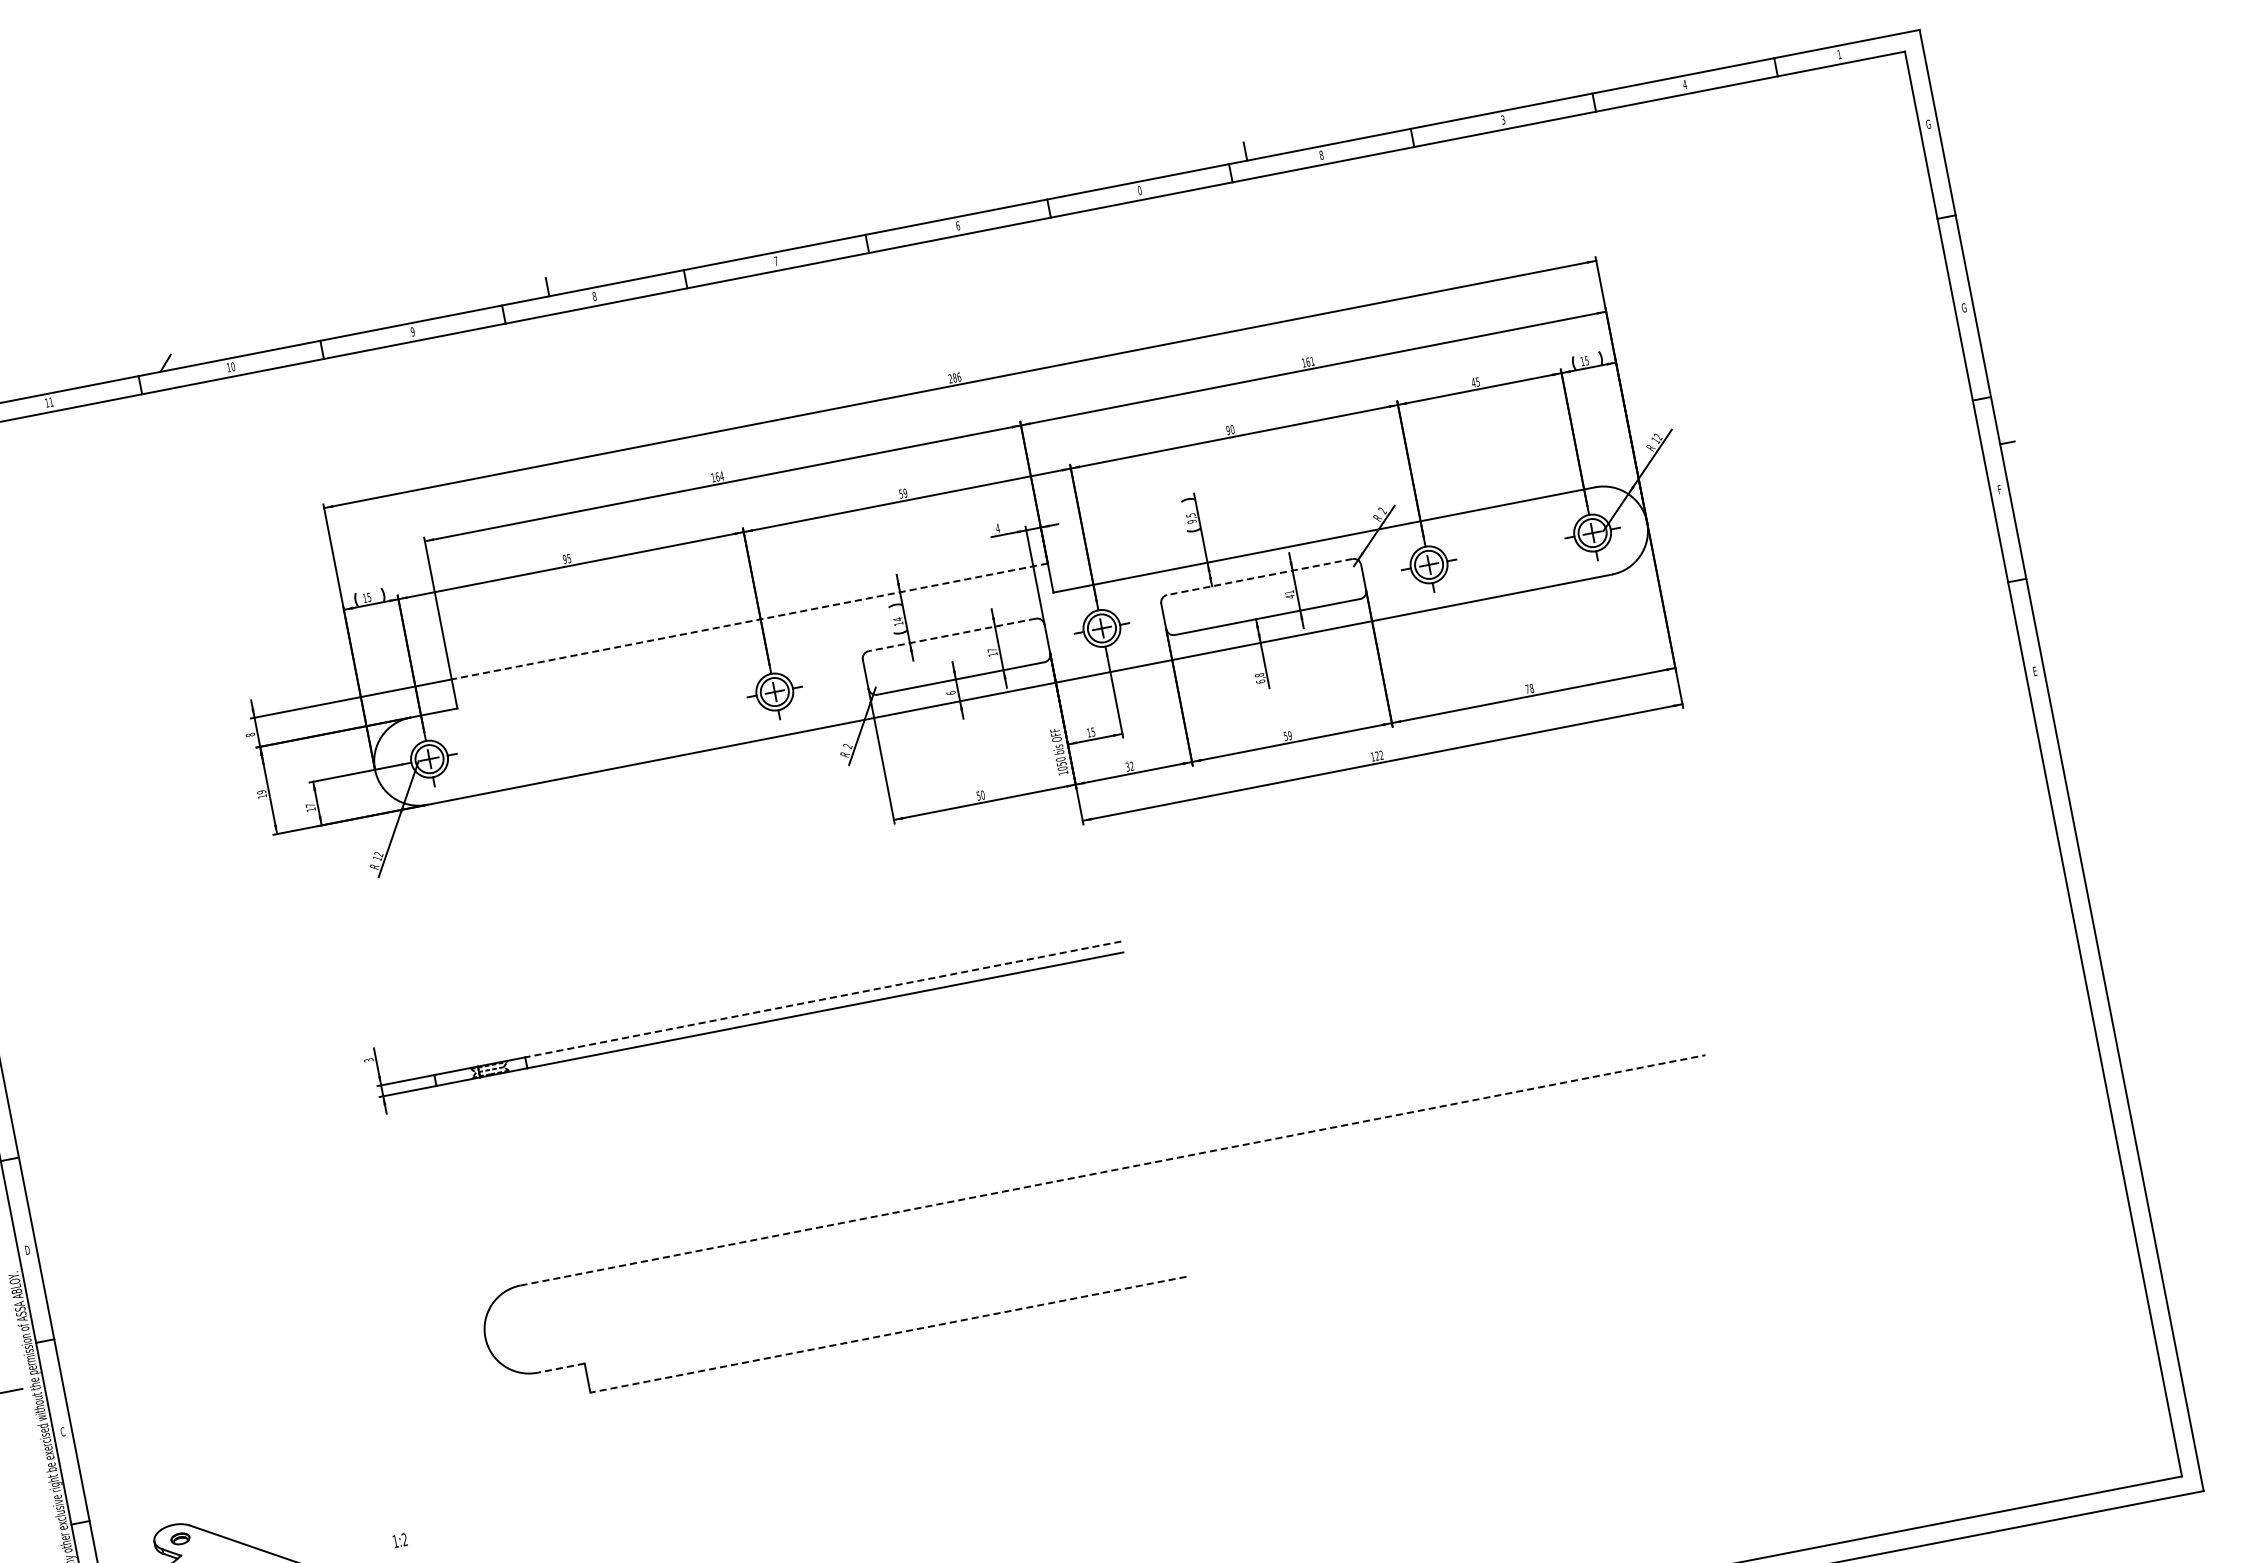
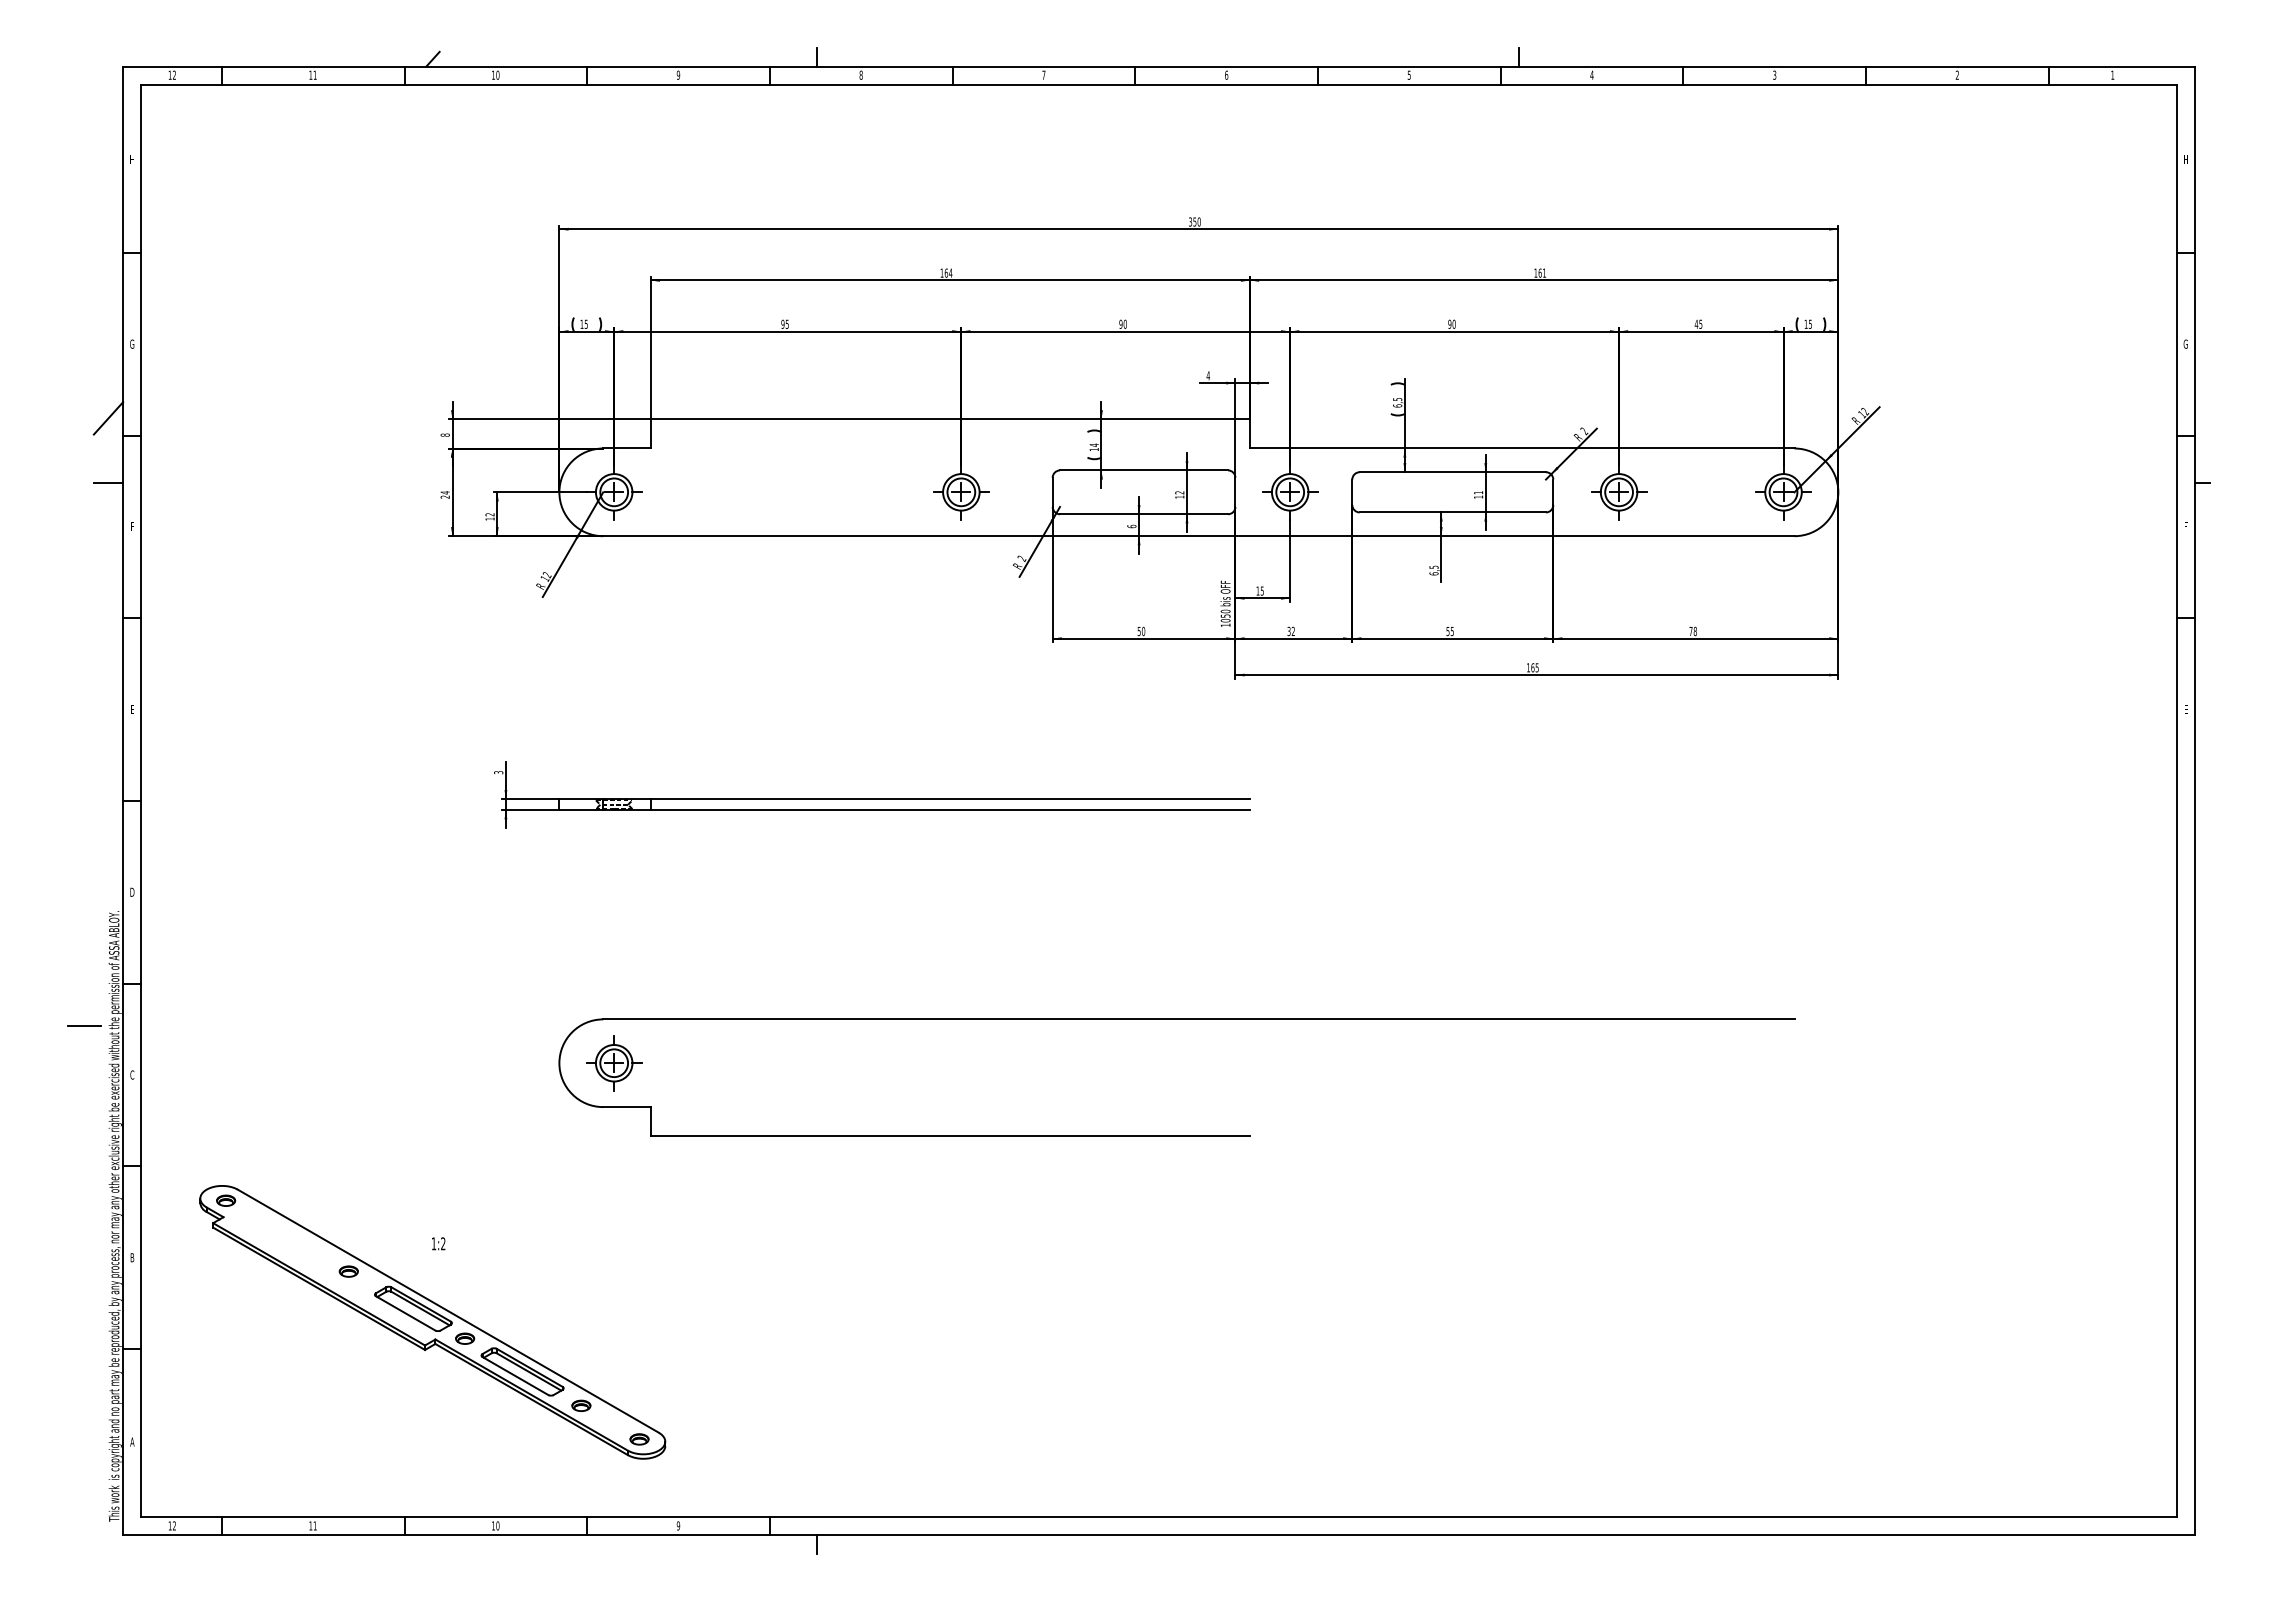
text: (1684, 83) -> (1957, 74), 4 -> 2
text: (1928, 124) -> (2185, 159), G -> H
text: (1320, 154) -> (1591, 74), 8 -> 4
text: (1138, 189) -> (1408, 74), 0 -> 5
text: (954, 377) -> (1194, 221), 286 -> 350
text: (902, 493) -> (1122, 324), 59 -> 90
text: (1191, 521) -> (1397, 405), 9,5 -> 6,5
line: (1259, 577) -> (1452, 472), dashed -> solid
text: (1290, 596) -> (1478, 496), 41 -> 11
line: (749, 621) -> (950, 419), dashed -> solid
line: (951, 635) -> (1143, 470), dashed -> solid
text: (991, 650) -> (1179, 492), 17 -> 12
text: (1258, 674) -> (1433, 566), 6,8 -> 6,5
text: (1289, 735) -> (1451, 631), 59 -> 55
text: (1378, 755) -> (1534, 667), 122 -> 165
text: (261, 794) -> (444, 494), 19 -> 24
text: (309, 805) -> (489, 514), 17 -> 12
line: (823, 999) -> (950, 799), dashed -> solid
line: (1112, 1170) -> (1198, 1019), dashed -> solid
part: (540, 1327) -> (614, 1063), added
line: (888, 1334) -> (950, 1136), dashed -> solid
line: (560, 1368) -> (626, 1107), dashed -> solid

